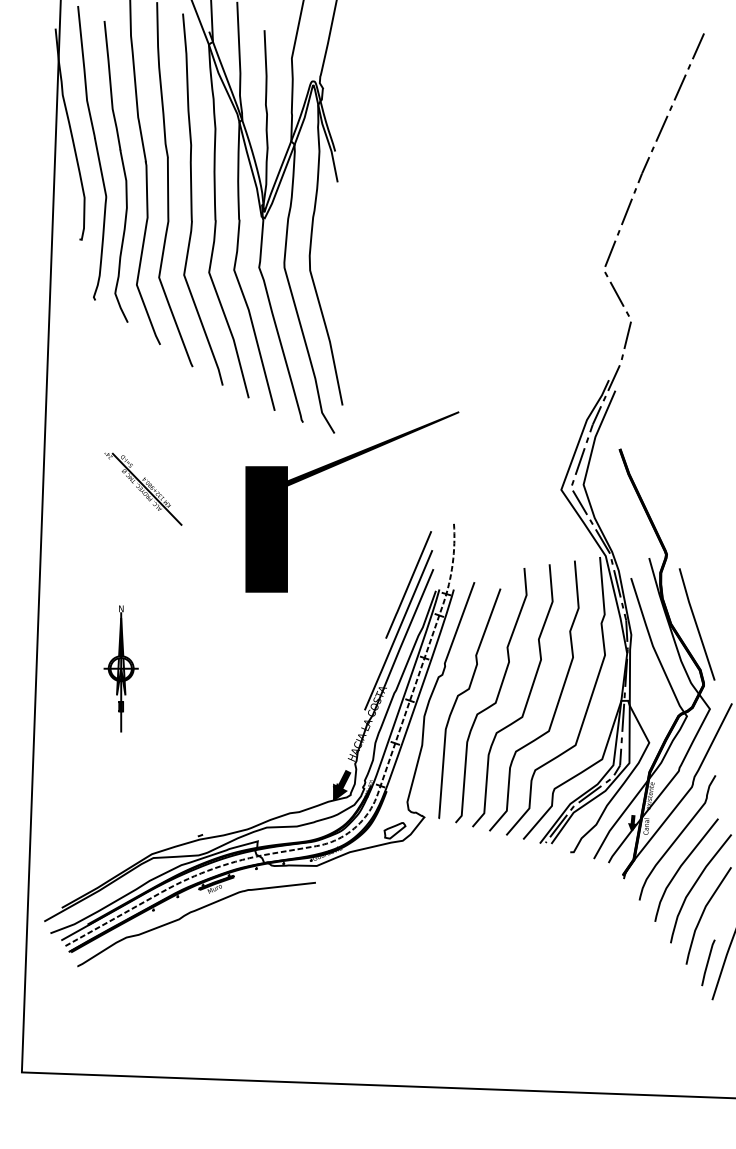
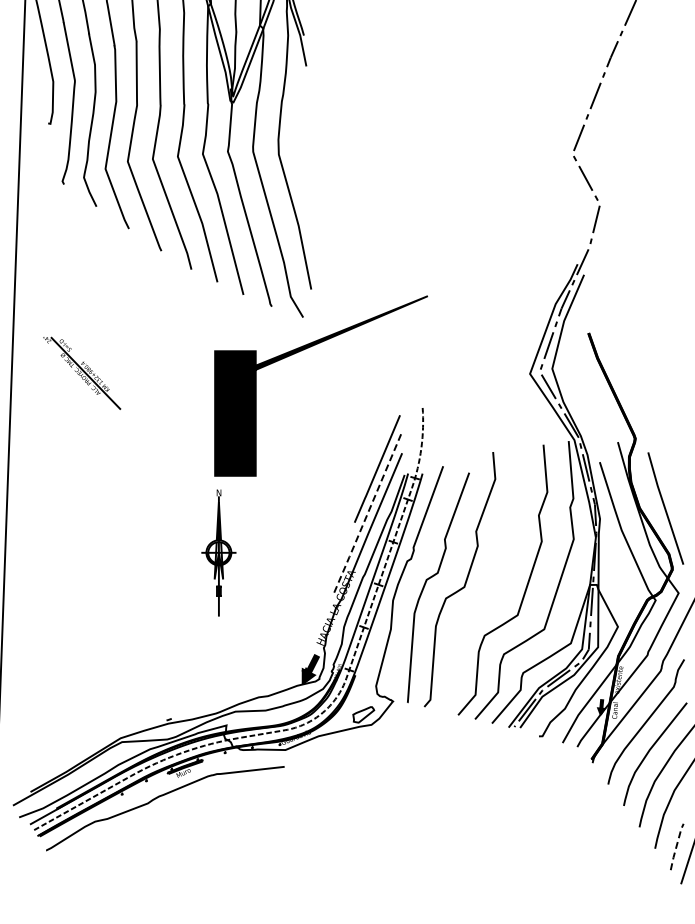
part: (143, 488) -> (82, 372), moved
line: (397, 632) -> (366, 516), solid -> dashed
part: (120, 668) -> (218, 552), moved
curve: (526, 700) -> (495, 584), removed
line: (707, 962) -> (676, 846), solid -> dashed

